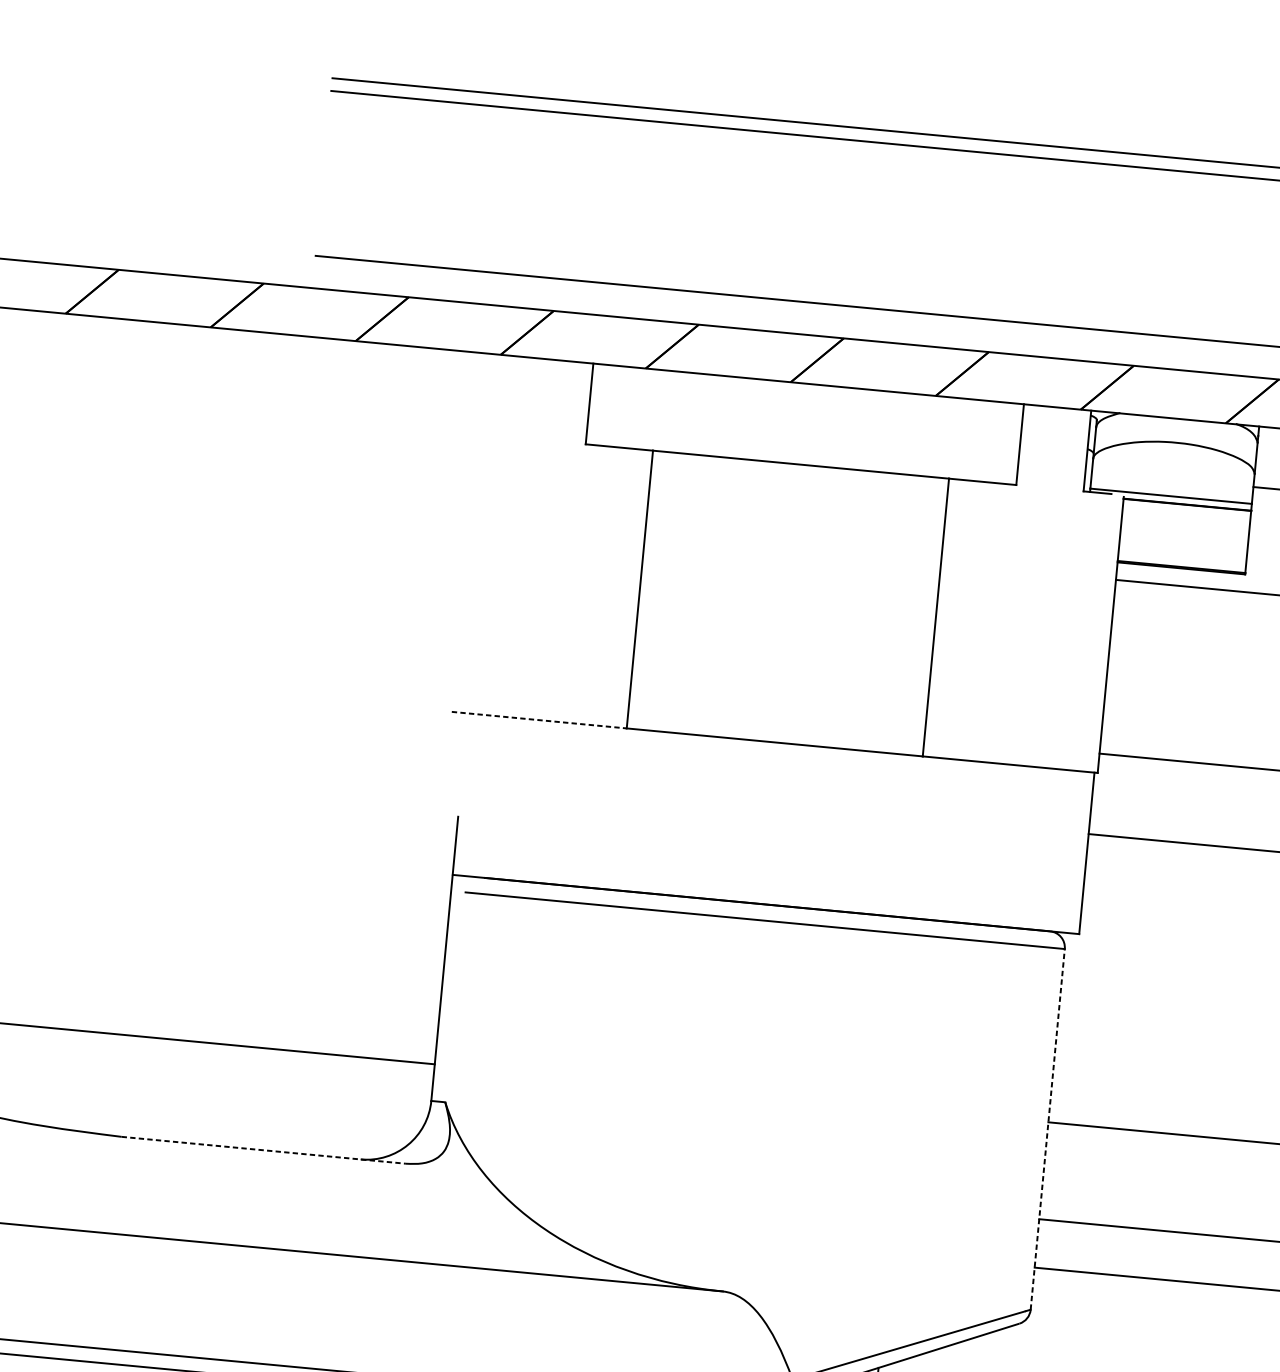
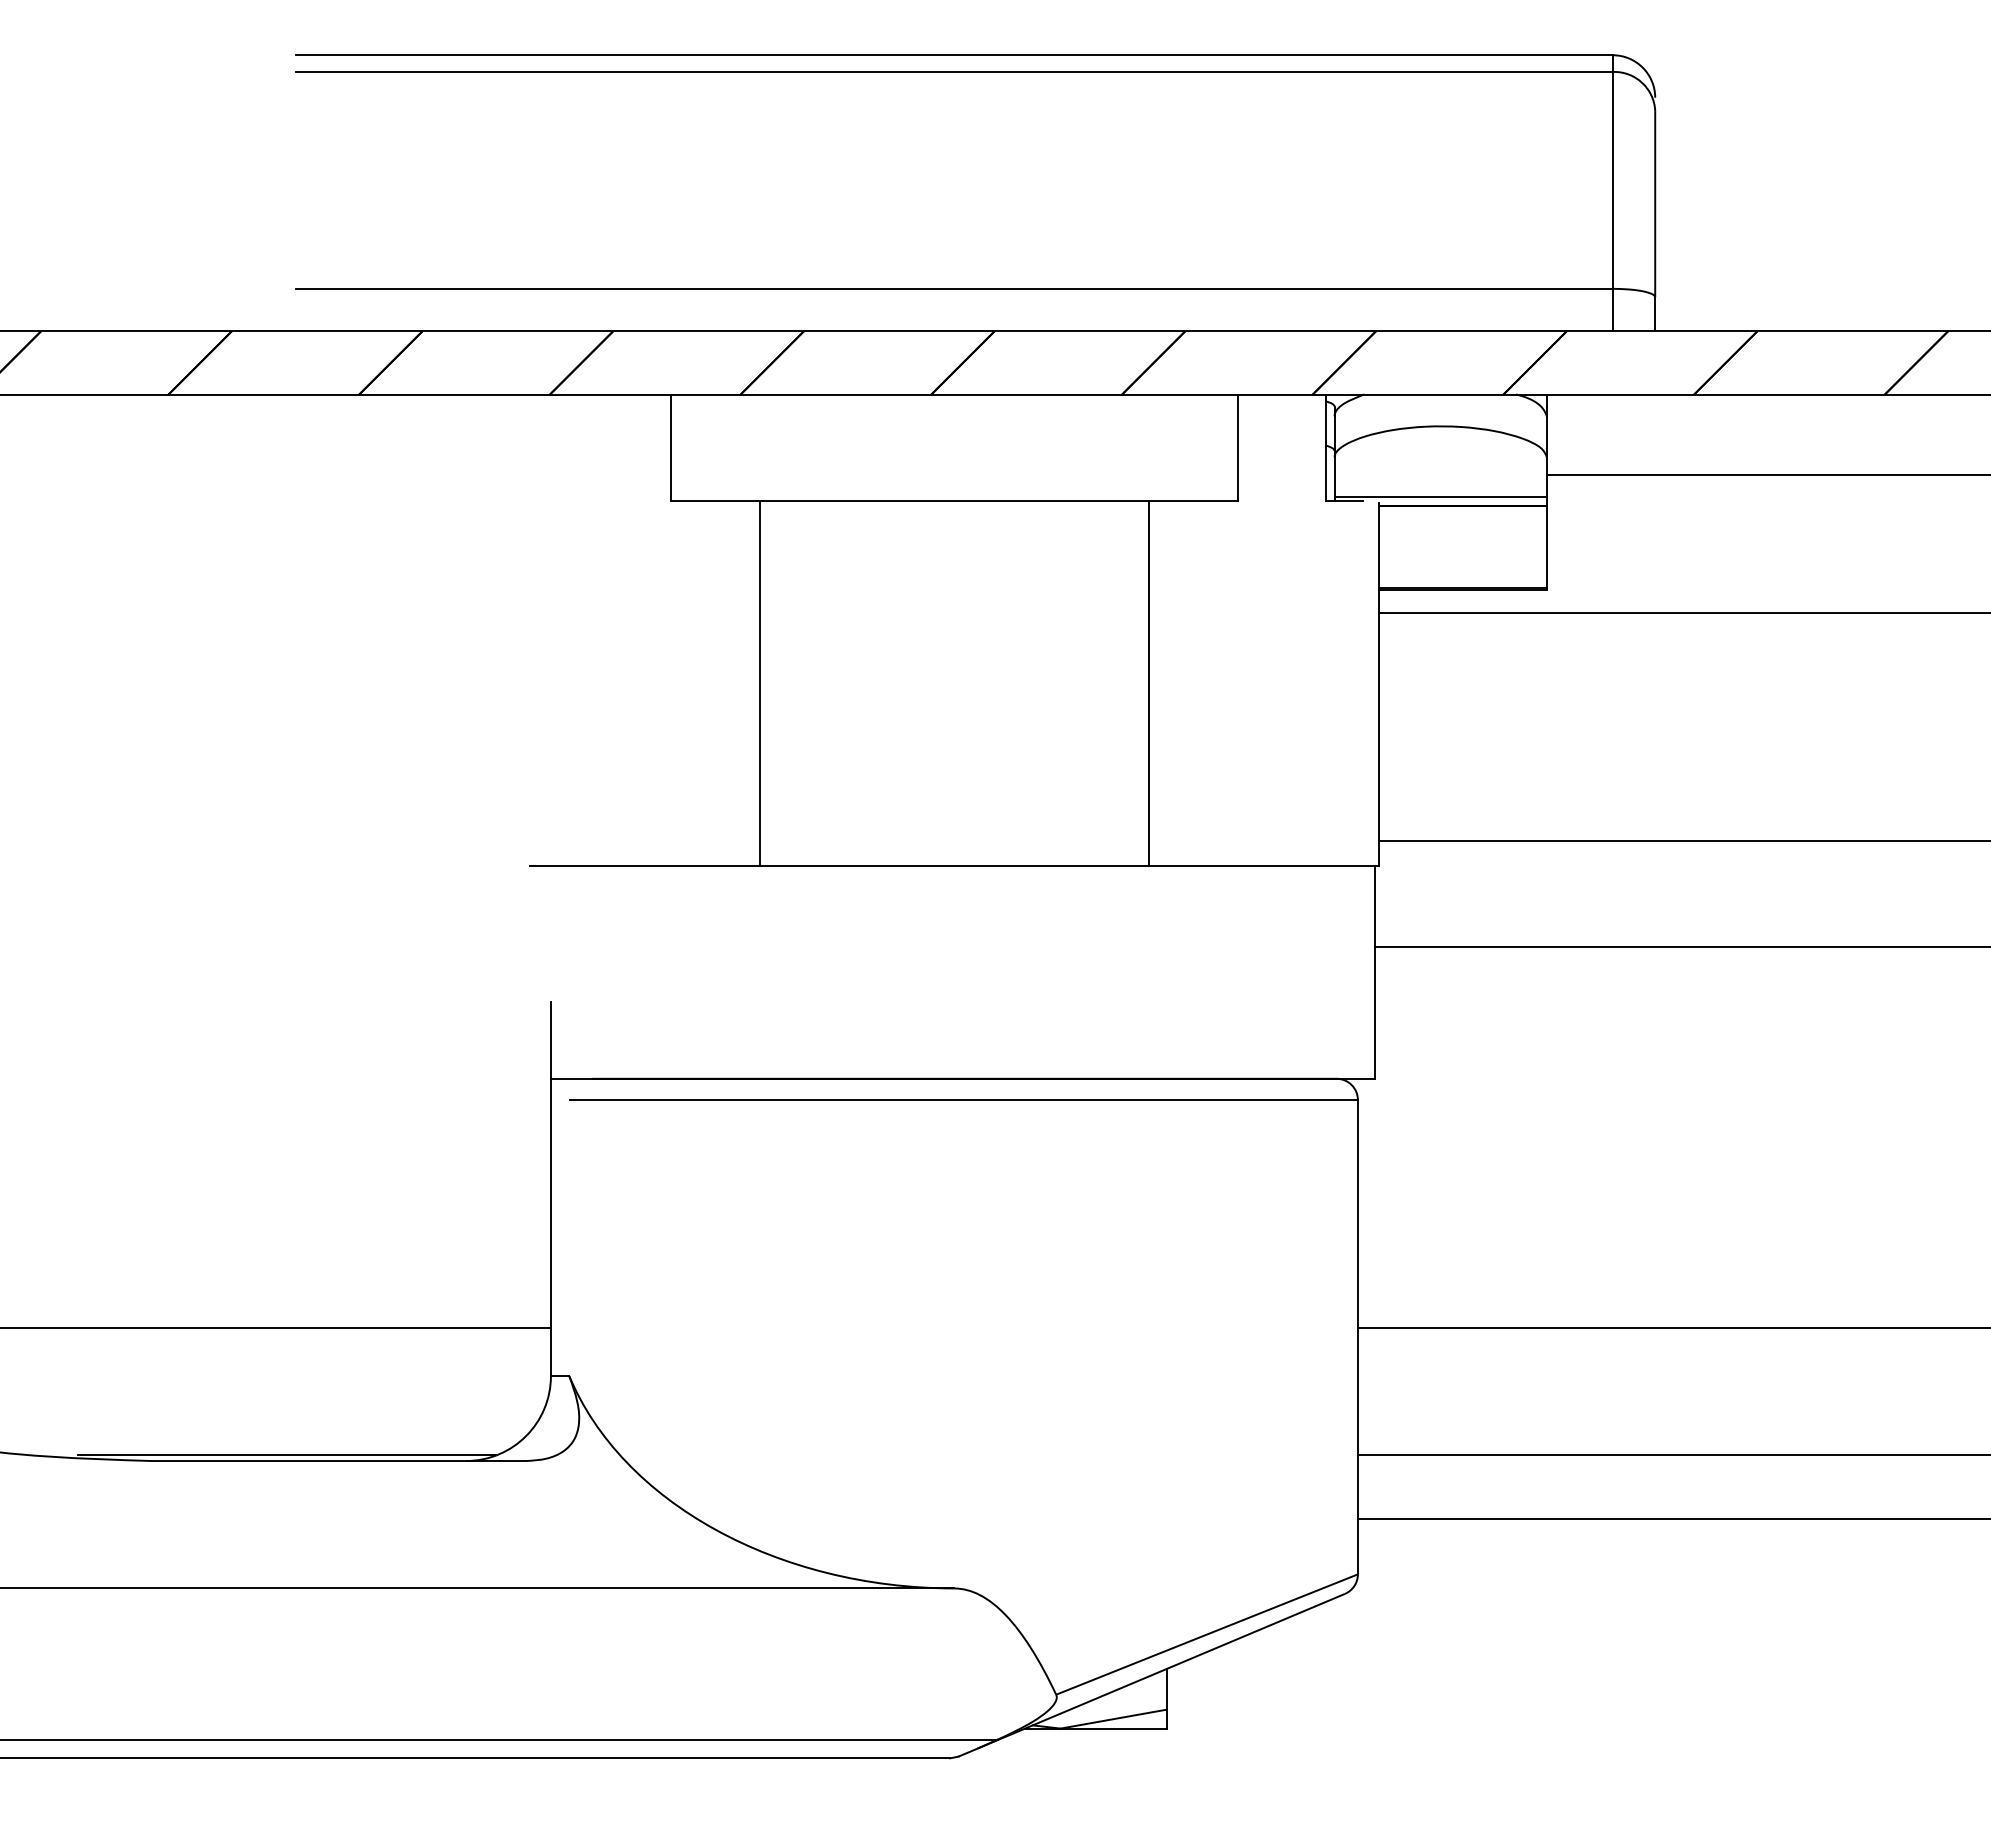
line: (539, 720) -> (645, 866), dashed -> solid
line: (1047, 1128) -> (1357, 1336), dashed -> solid
line: (225, 1142) -> (287, 1455), added
line: (263, 1150) -> (338, 1461), dashed -> solid

